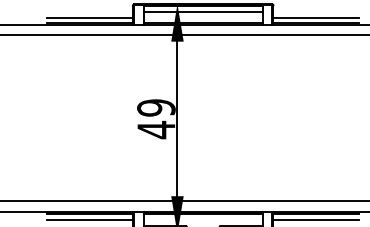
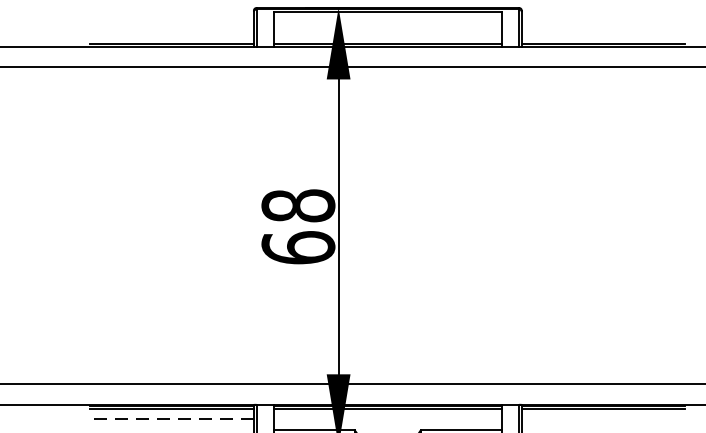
line: (202, 11) -> (386, 21), removed
line: (90, 18) -> (172, 35), removed
line: (316, 18) -> (603, 35), removed
text: (156, 119) -> (298, 227), 49 -> 68
line: (90, 219) -> (172, 418), solid -> dashed
line: (316, 219) -> (603, 418), removed

